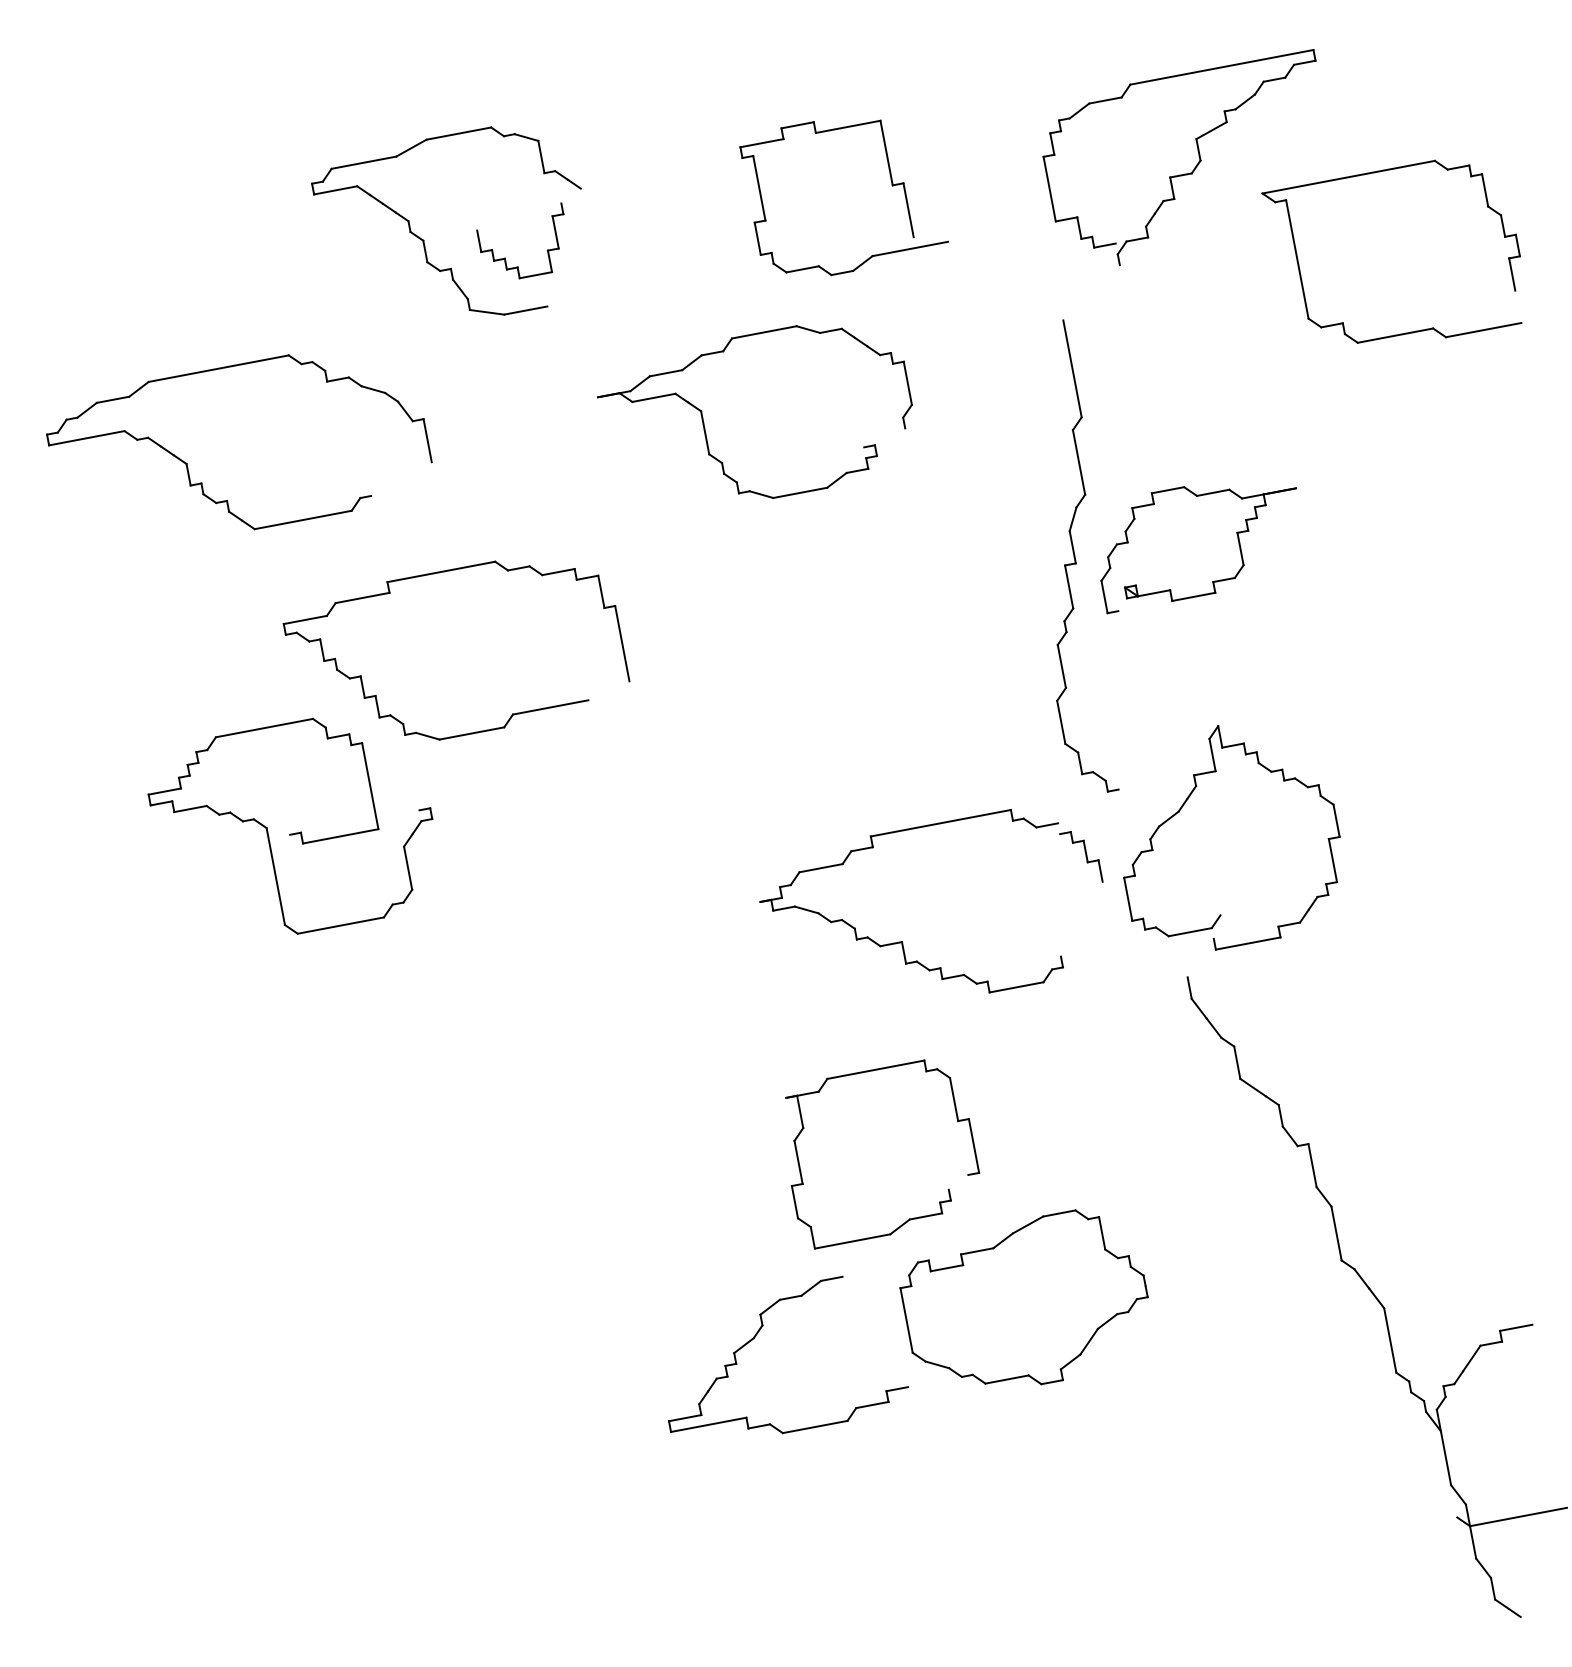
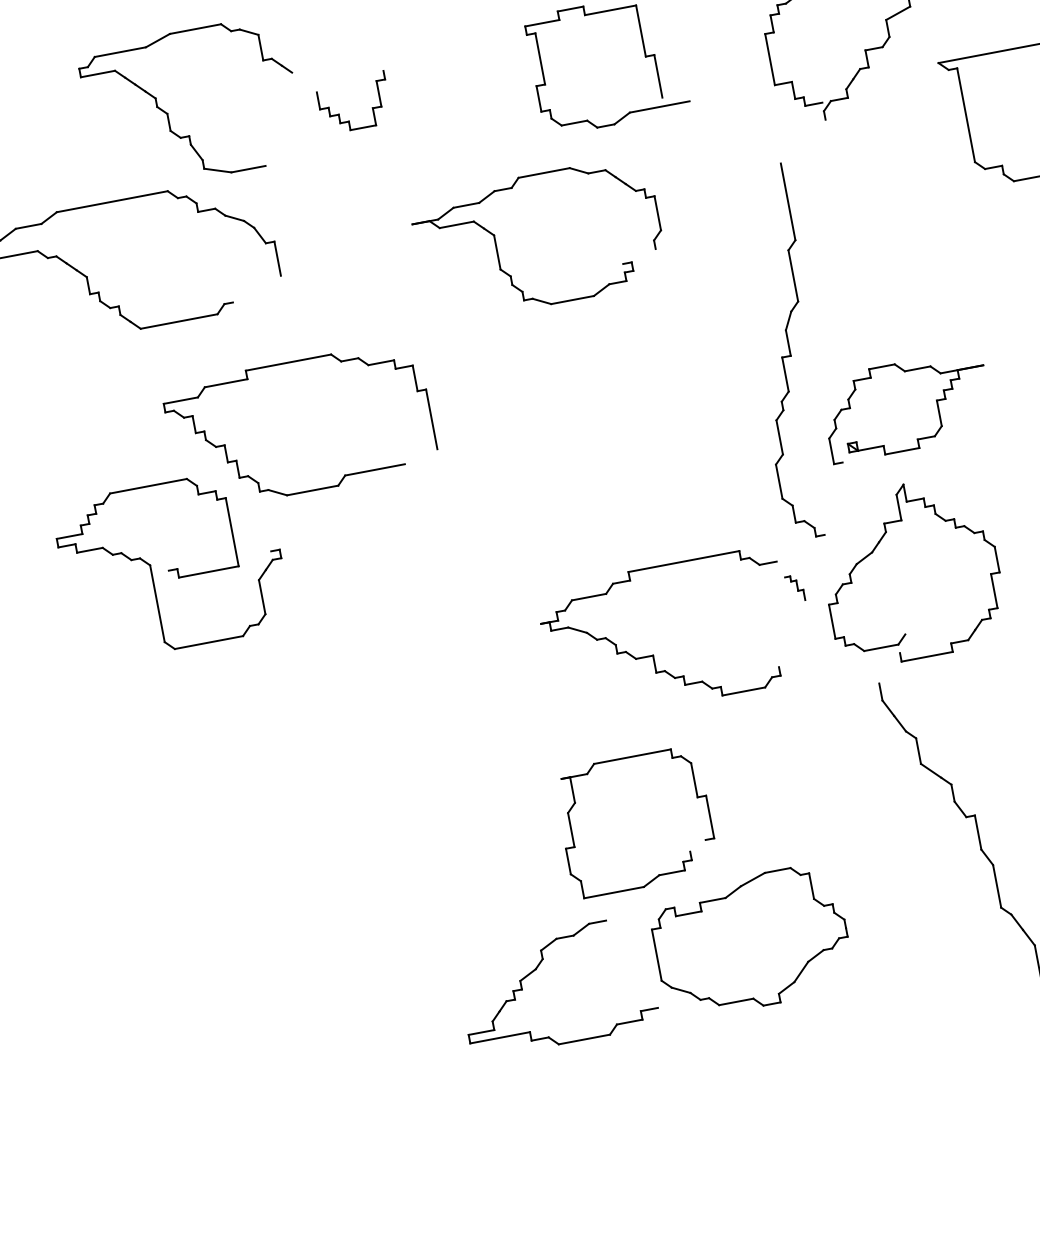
part: (424, 240) -> (168, 113), moved
part: (1214, 580) -> (918, 438), moved
part: (1081, 856) -> (795, 587), size x0.6

